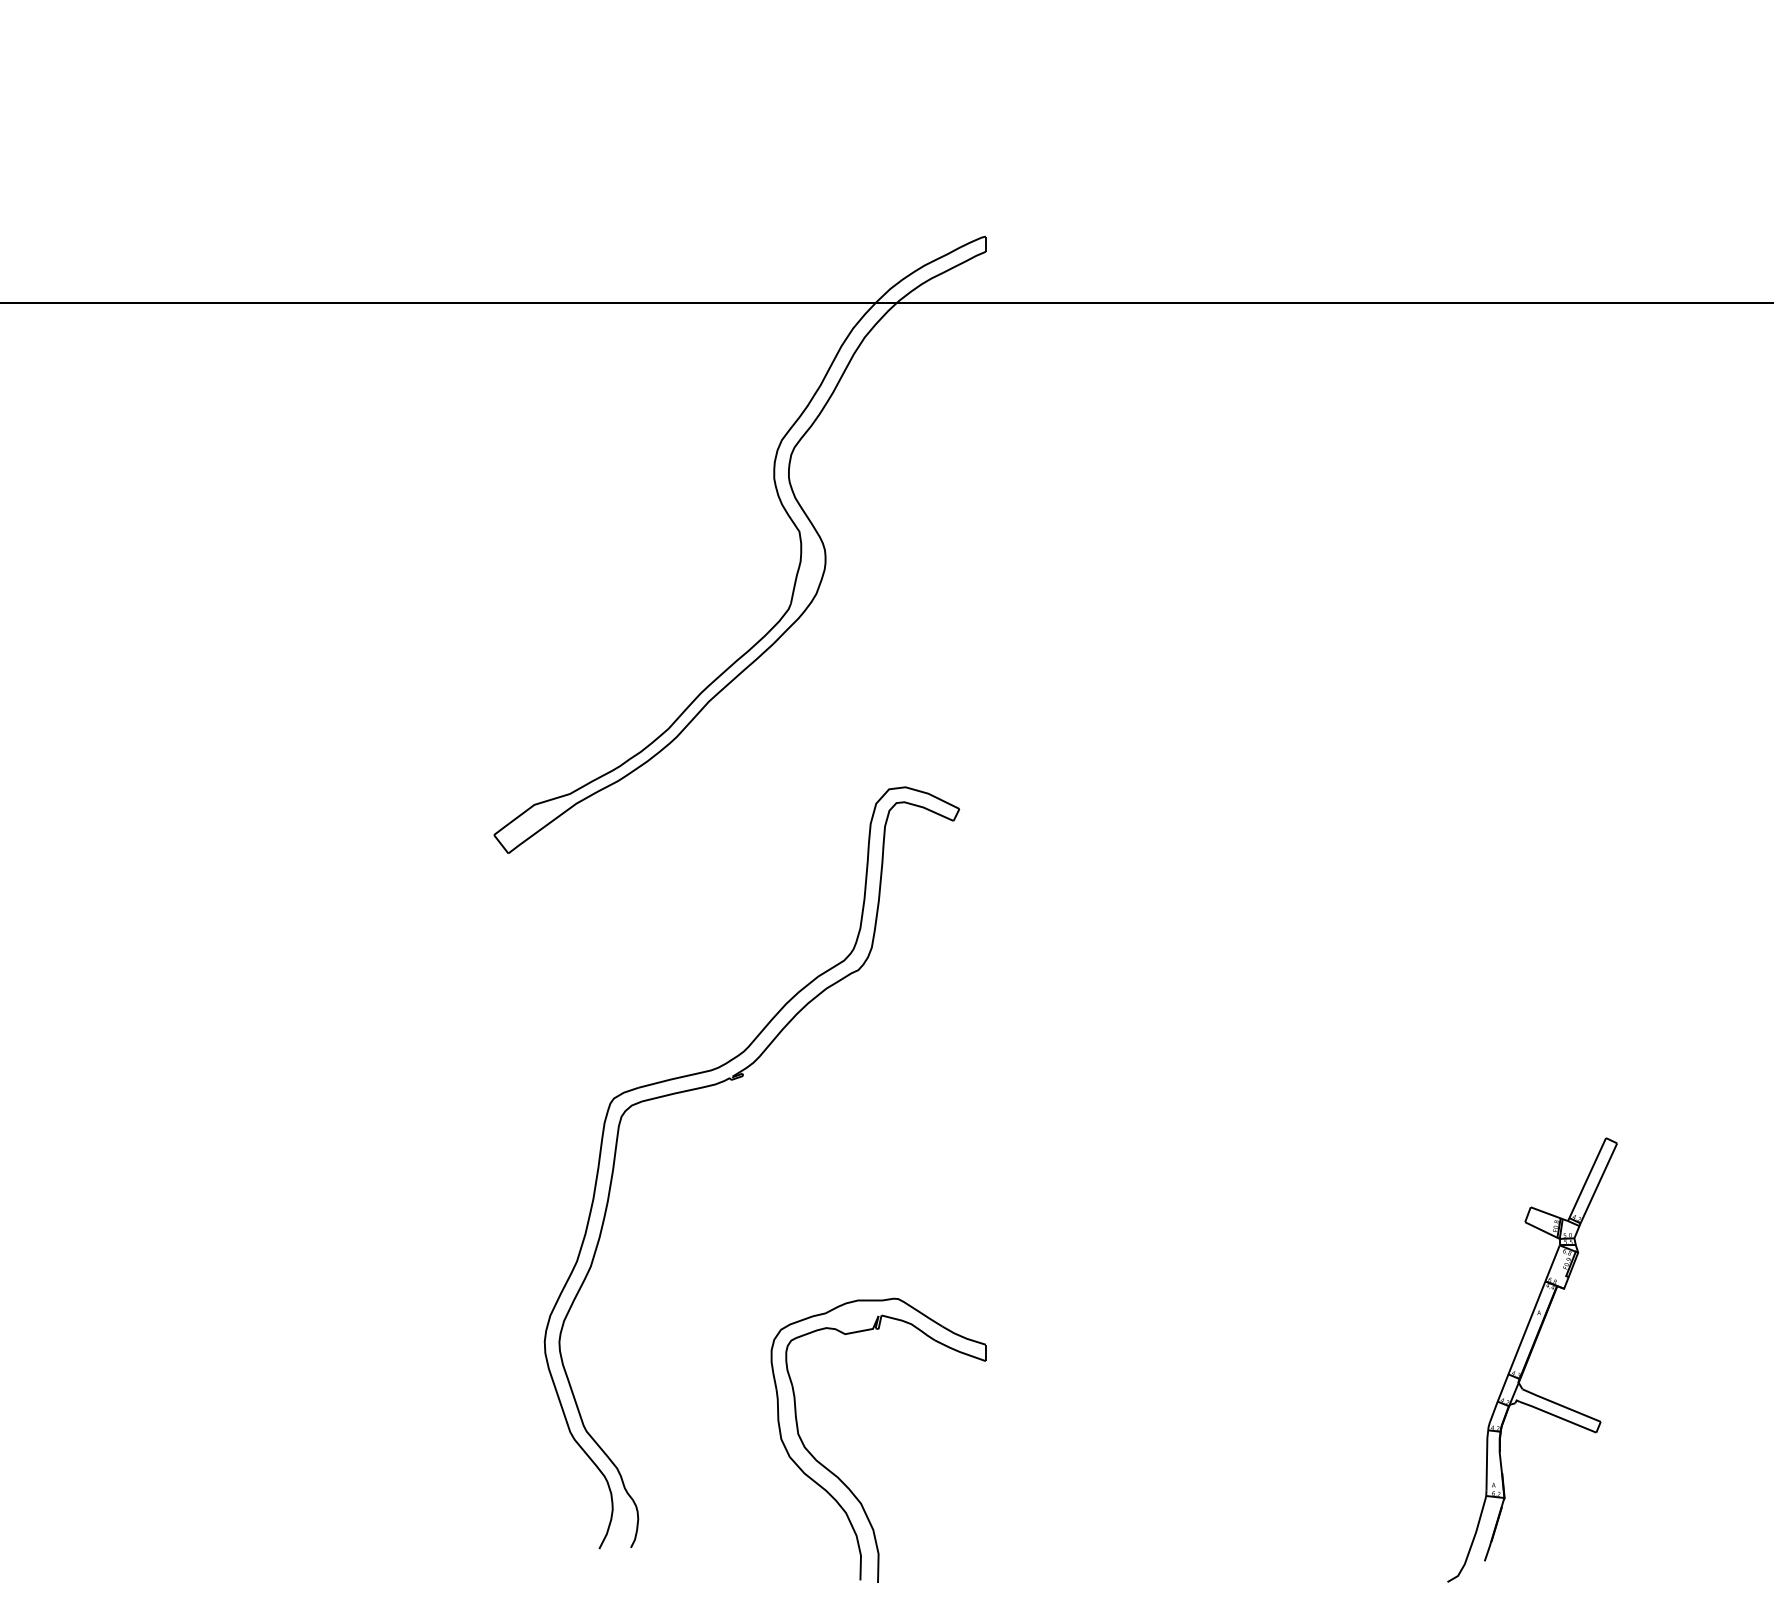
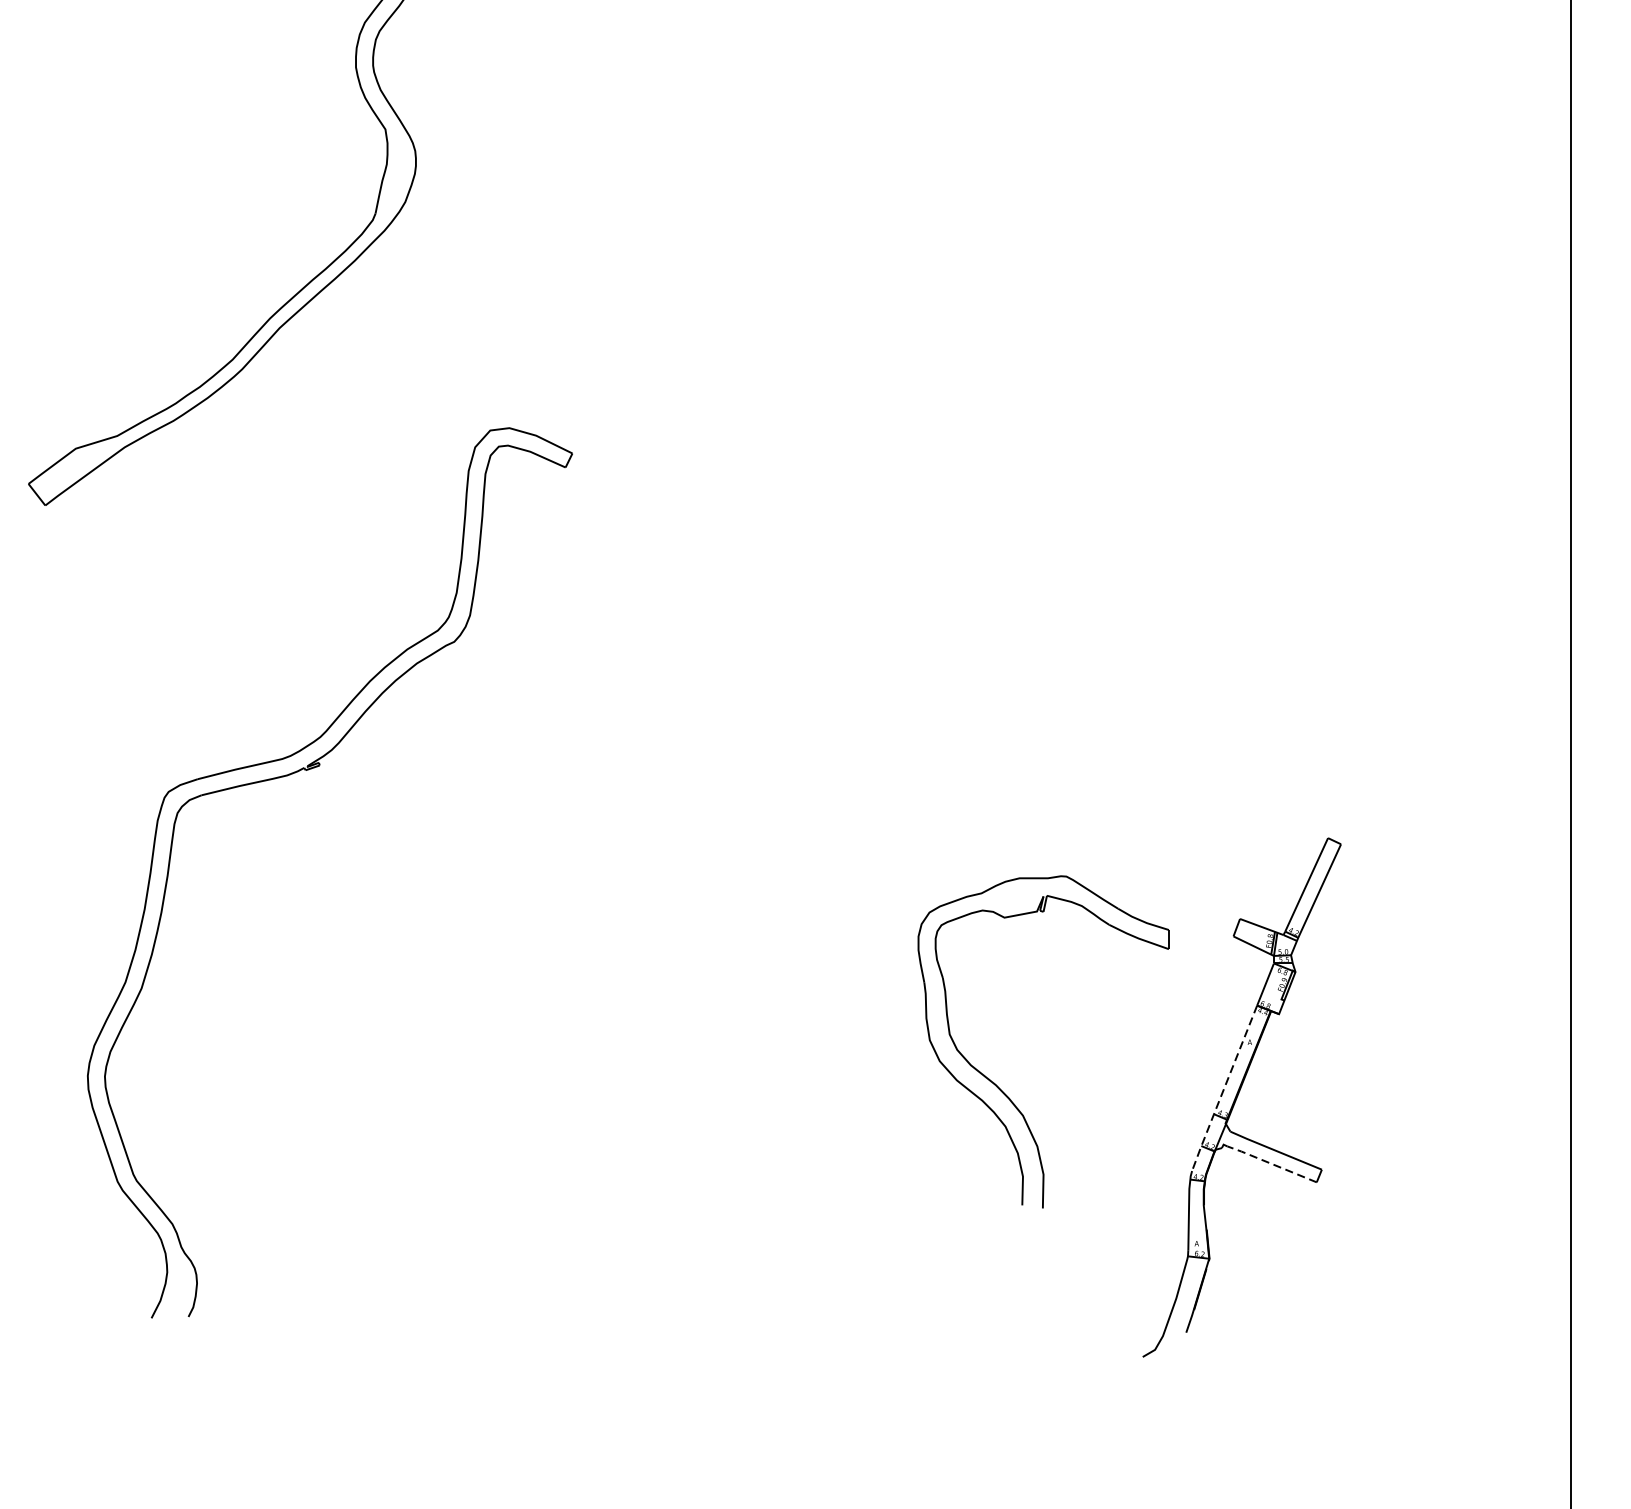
line: (1516, 1353) -> (1223, 1089), solid -> dashed
line: (1557, 1416) -> (1271, 1163), solid -> dashed
part: (839, 1477) -> (997, 1085), moved

